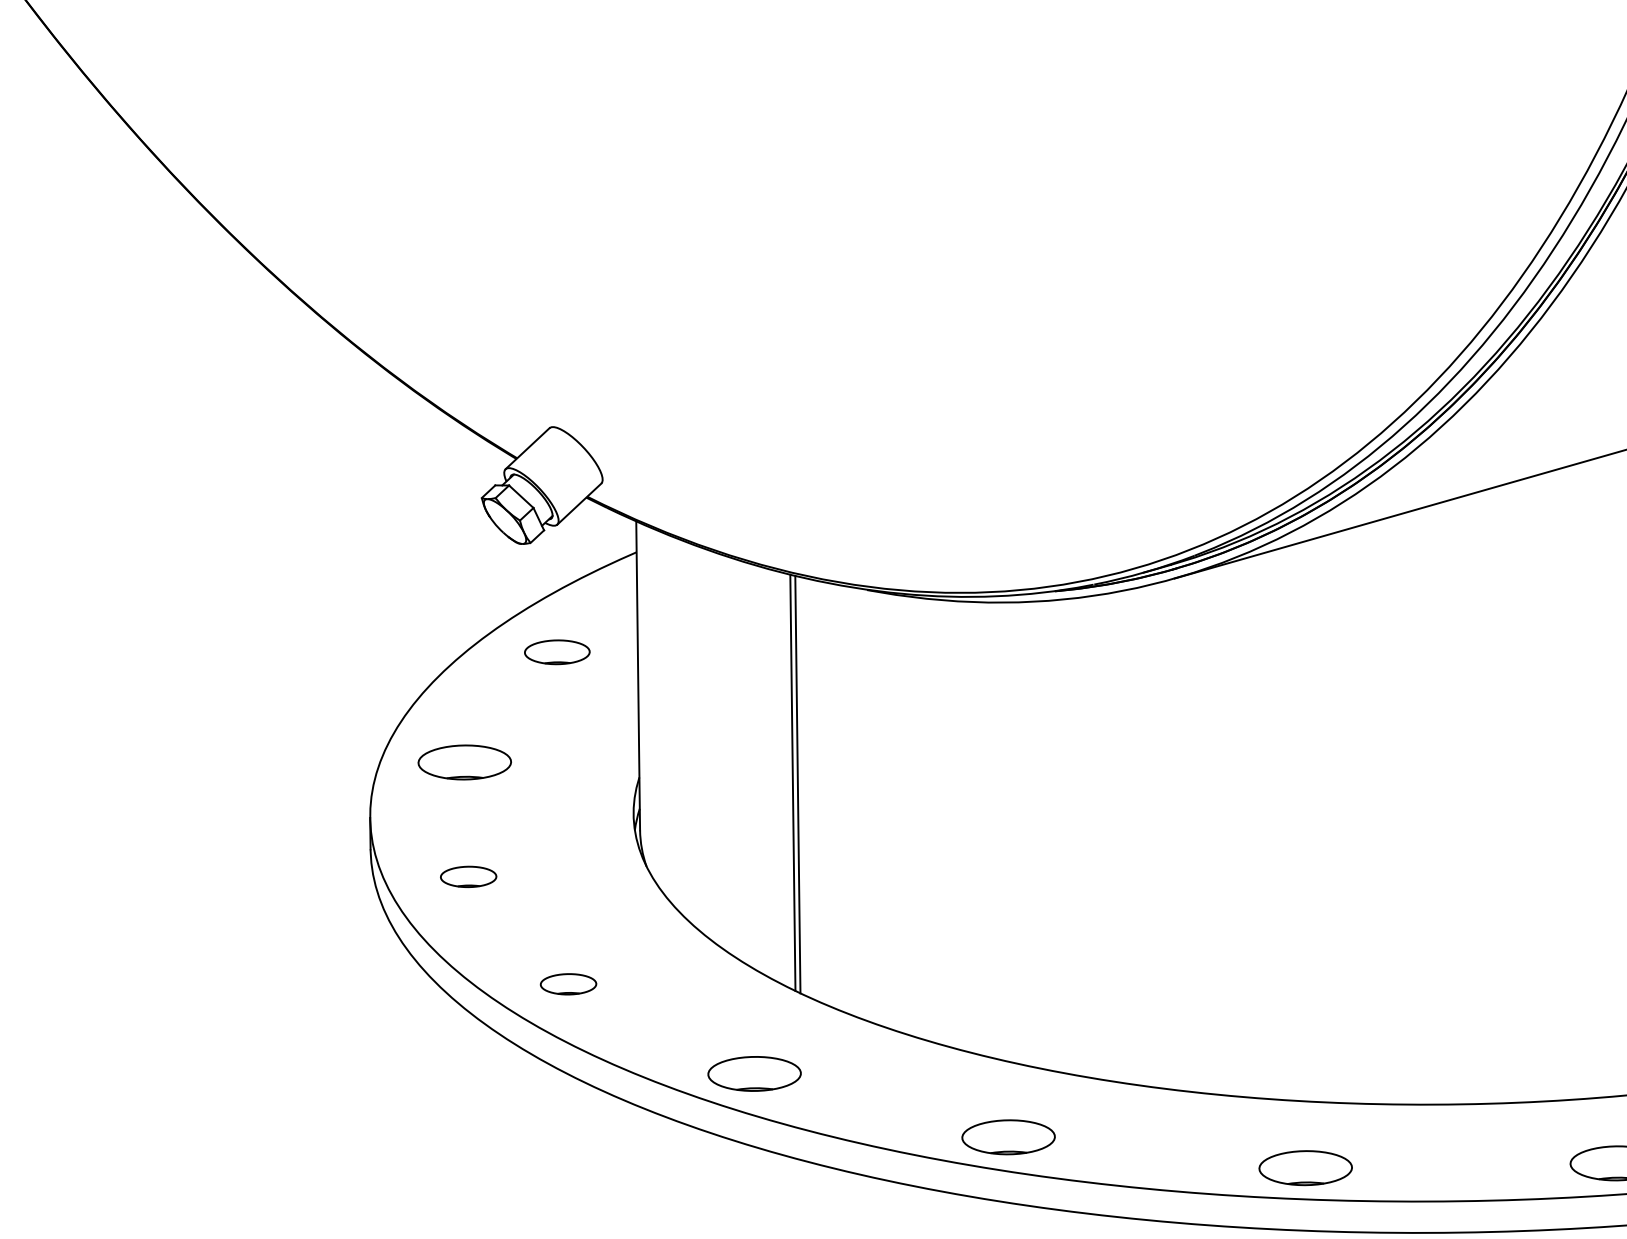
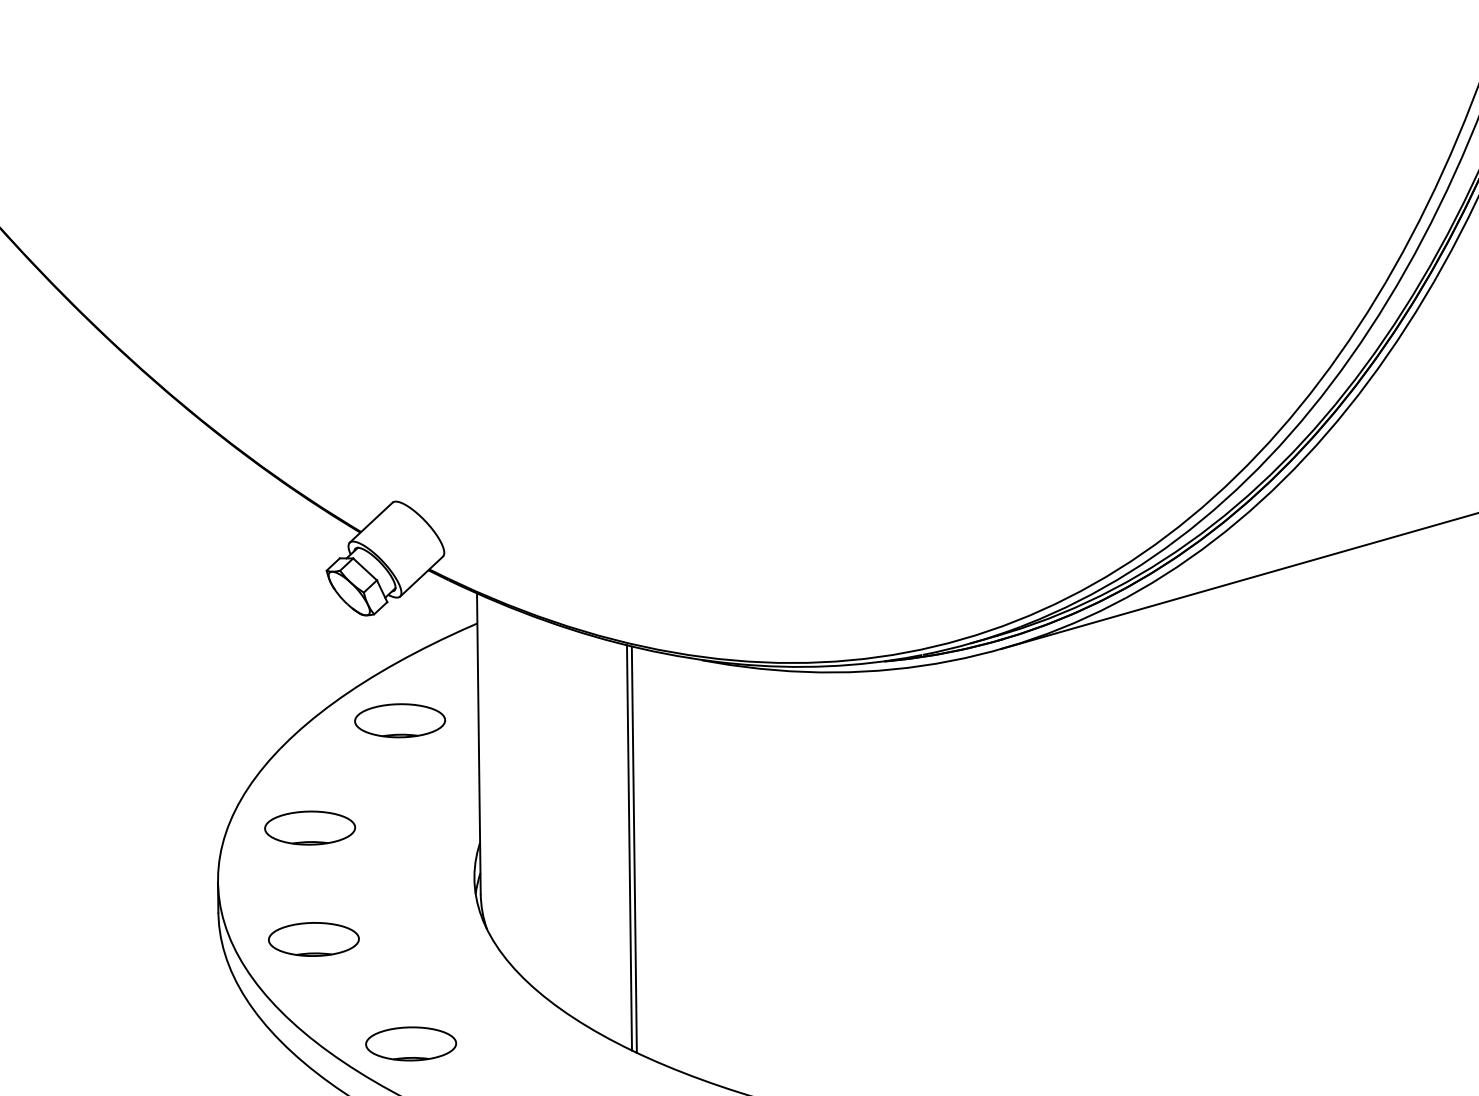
part: (557, 652) -> (400, 721), size x1.43
part: (468, 876) -> (313, 939), size x1.67
part: (568, 984) -> (411, 1044), size x1.67

